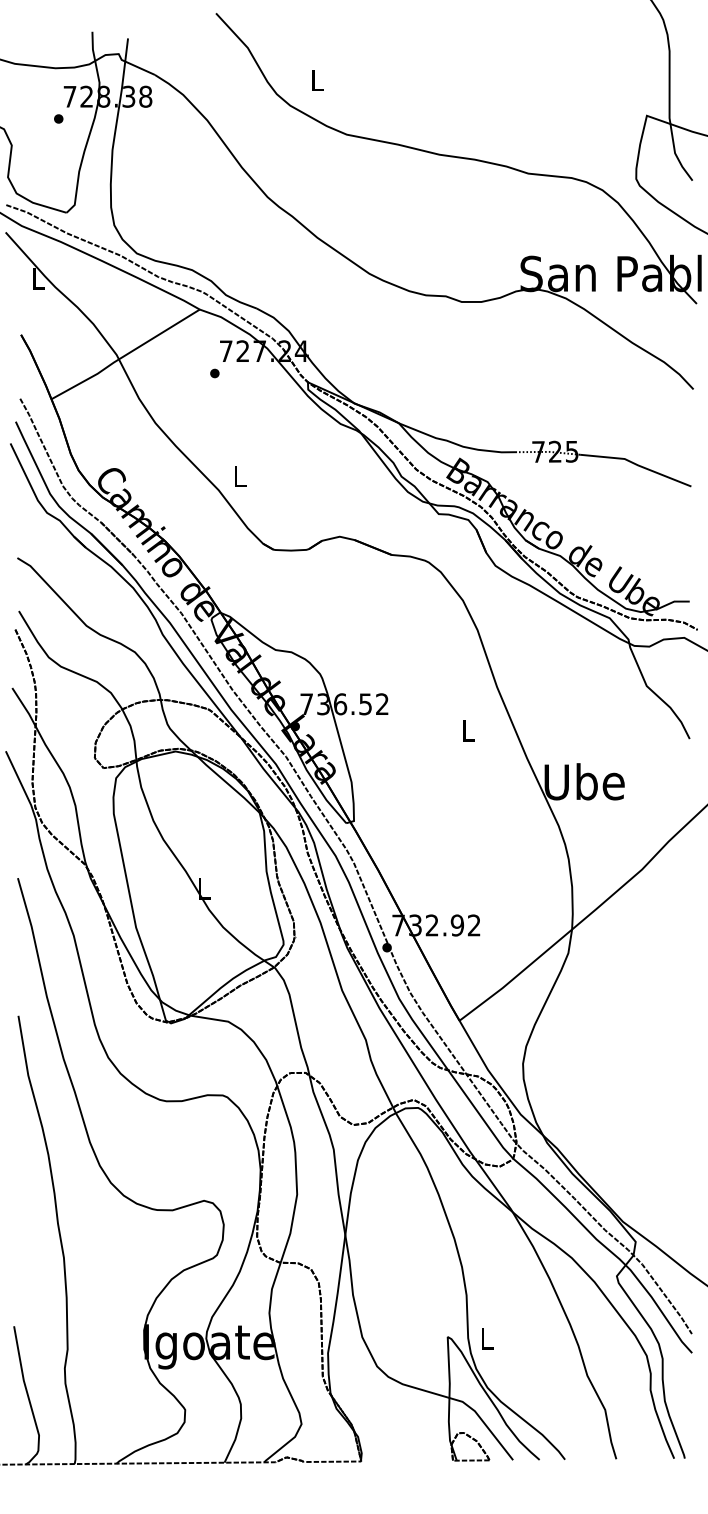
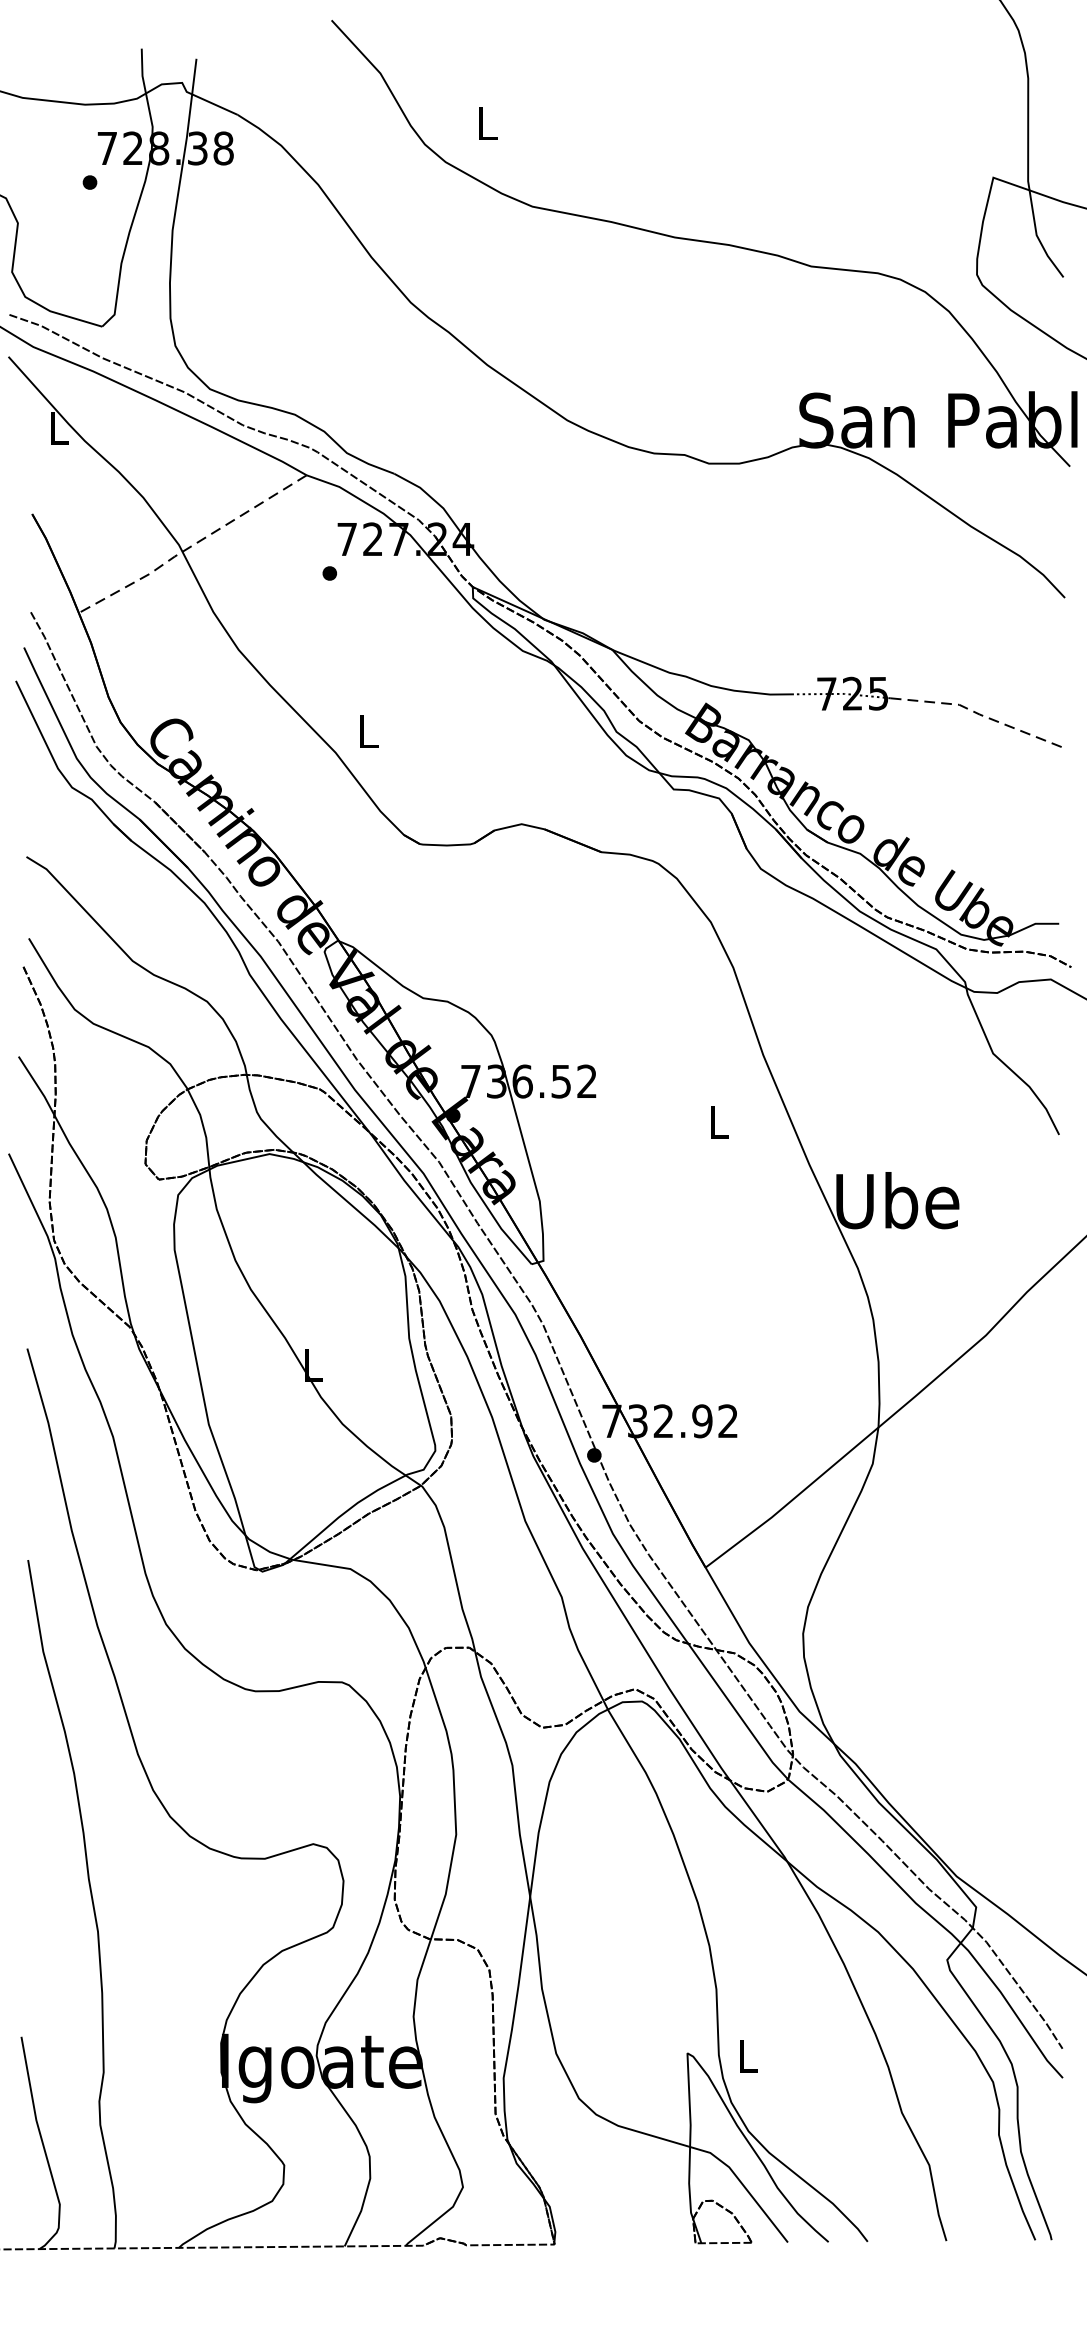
line: (125, 355) -> (192, 545), solid -> dashed
line: (637, 464) -> (978, 713), solid -> dashed

